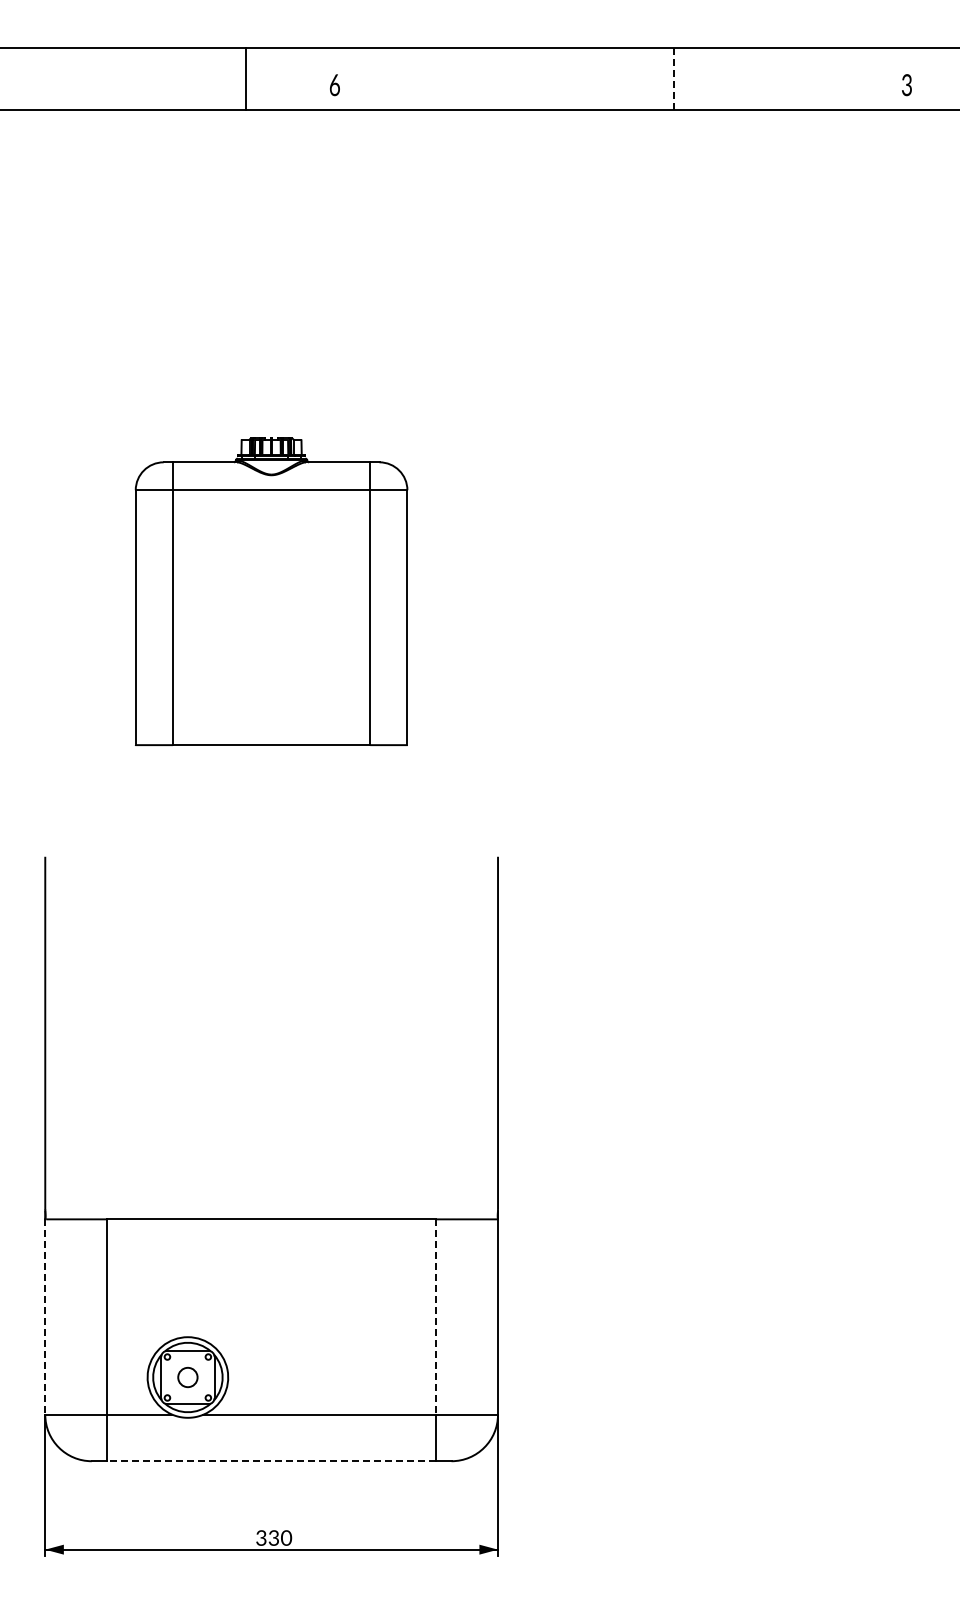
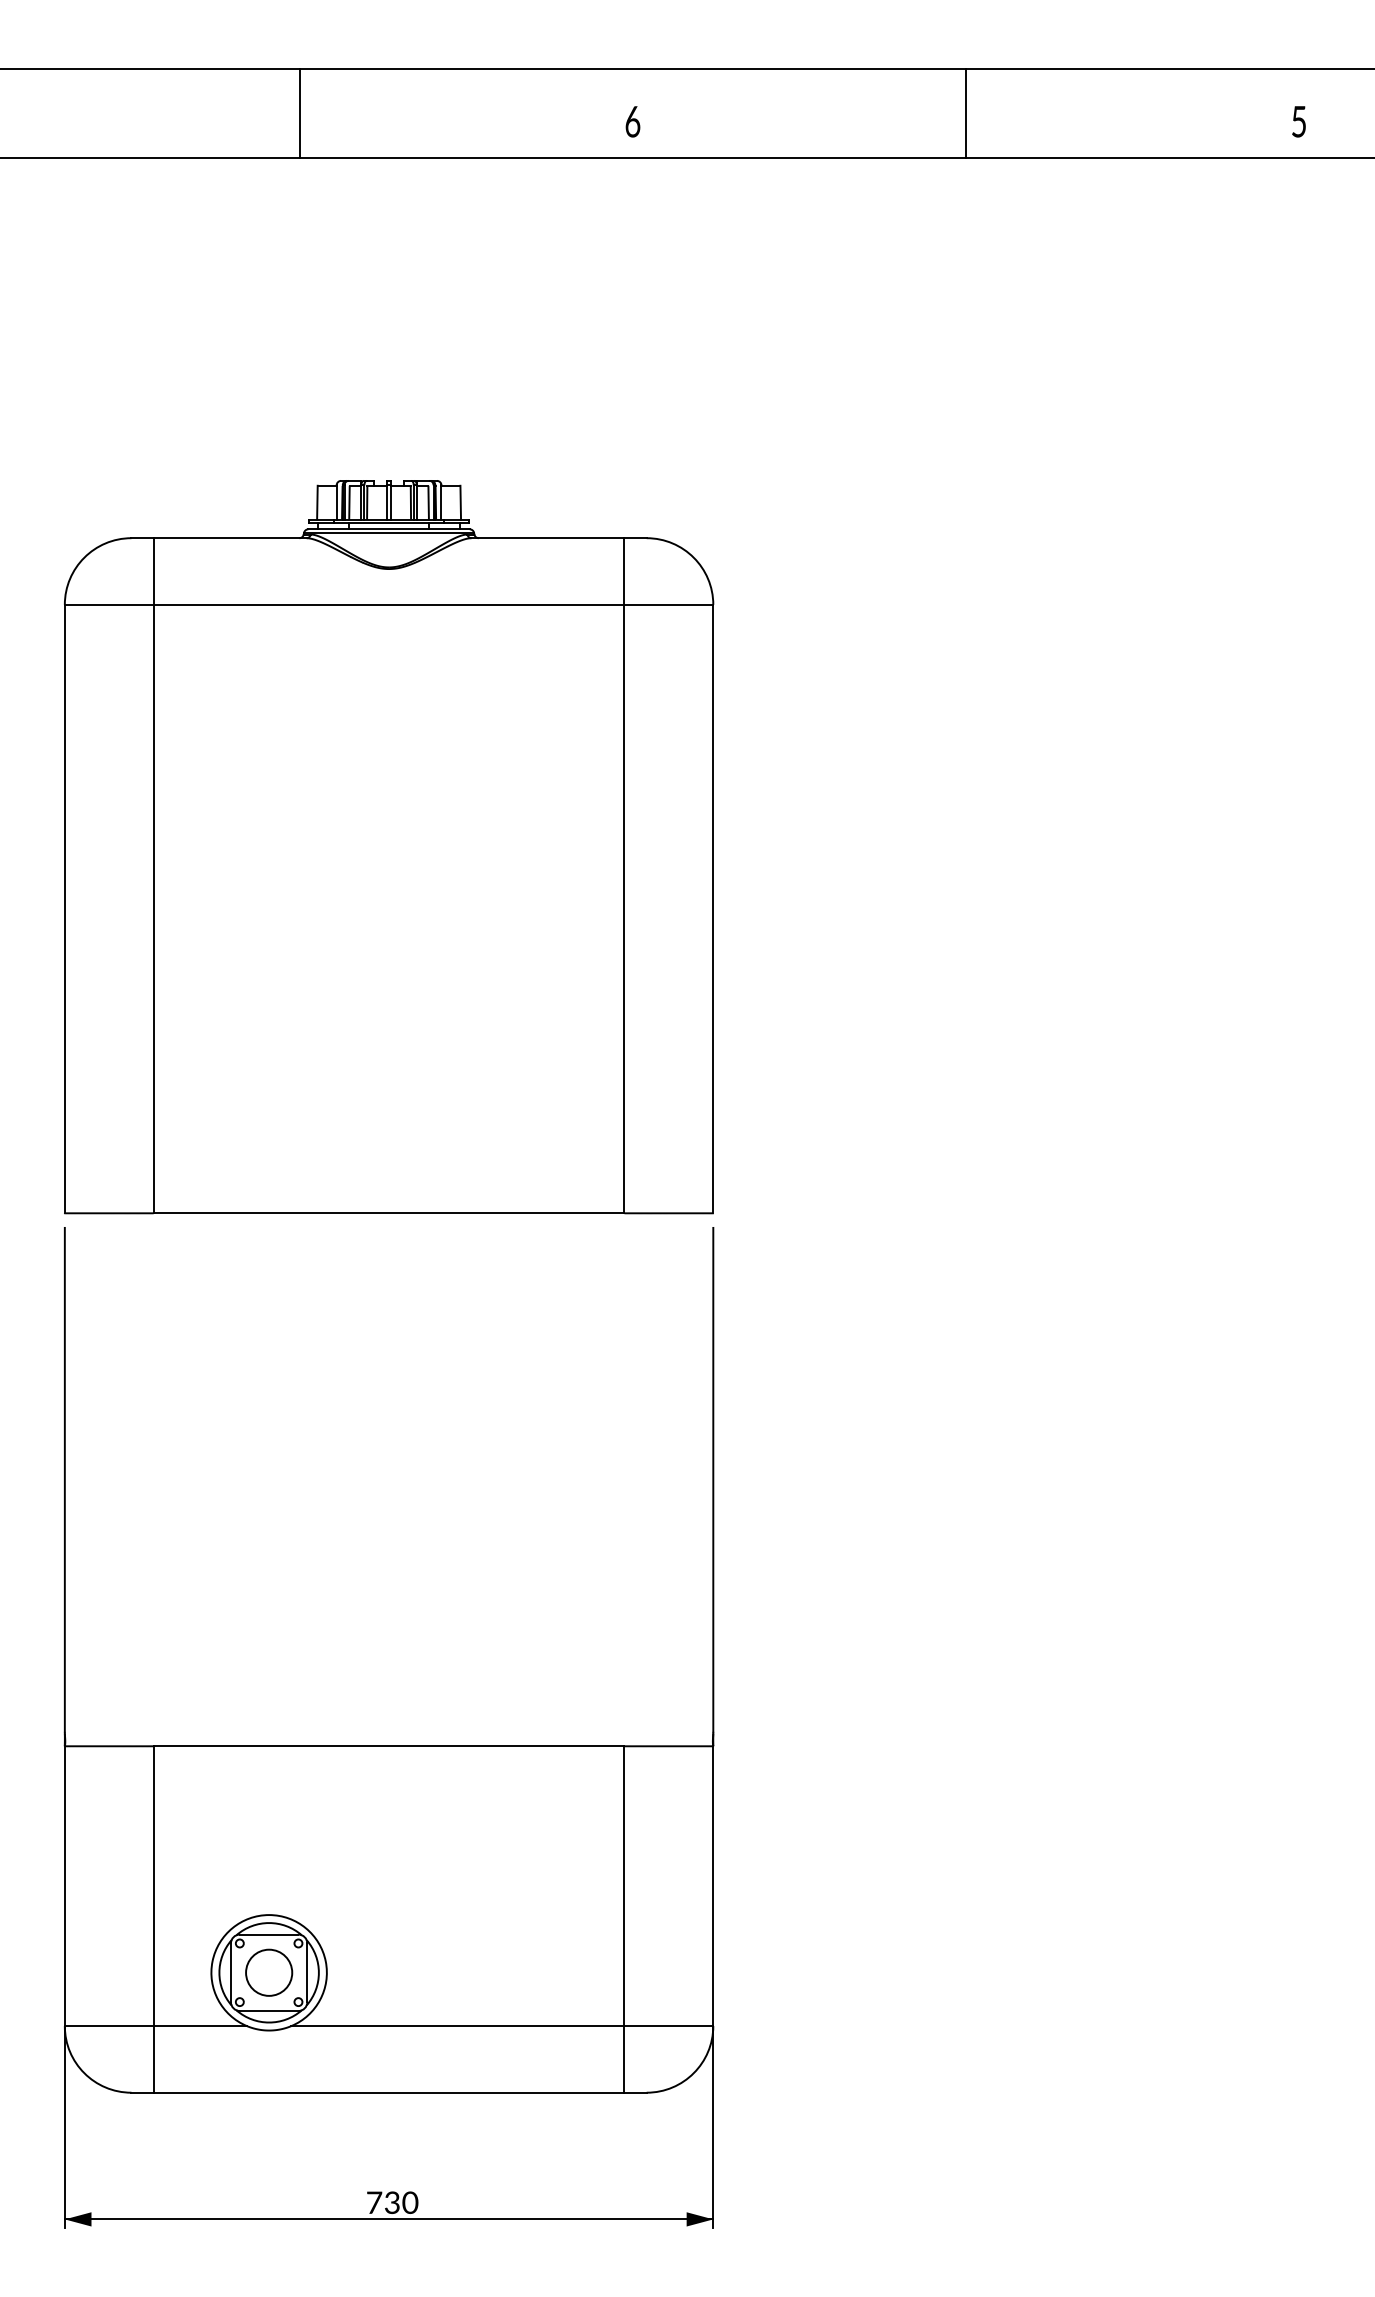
line: (246, 79) -> (300, 113), moved
line: (674, 79) -> (966, 113), dashed -> solid
text: (334, 85) -> (632, 122), moved
text: (906, 85) -> (1298, 122), 3 -> 5
part: (271, 591) -> (388, 847), size x1.67
line: (45, 1317) -> (65, 1886), dashed -> solid
line: (435, 1317) -> (623, 1886), dashed -> solid
circle: (187, 1377) -> (268, 1972), size x1.67
line: (271, 1461) -> (388, 2093), dashed -> solid
text: (261, 1537) -> (374, 2201), 330 -> 730

